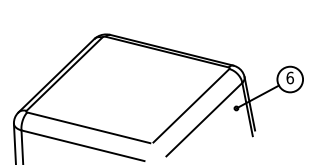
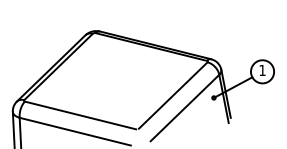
text: (289, 77) -> (261, 69), 6 -> 1

